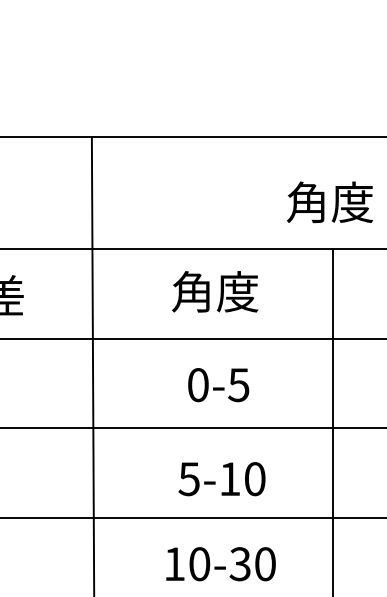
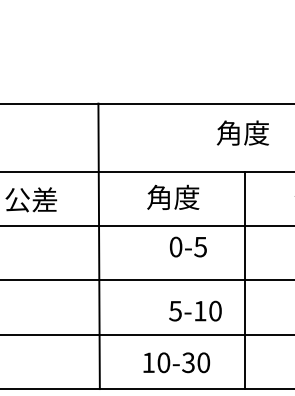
text: (329, 201) -> (242, 132), moved
text: (218, 384) -> (188, 246), moved
text: (222, 478) -> (195, 310), moved

